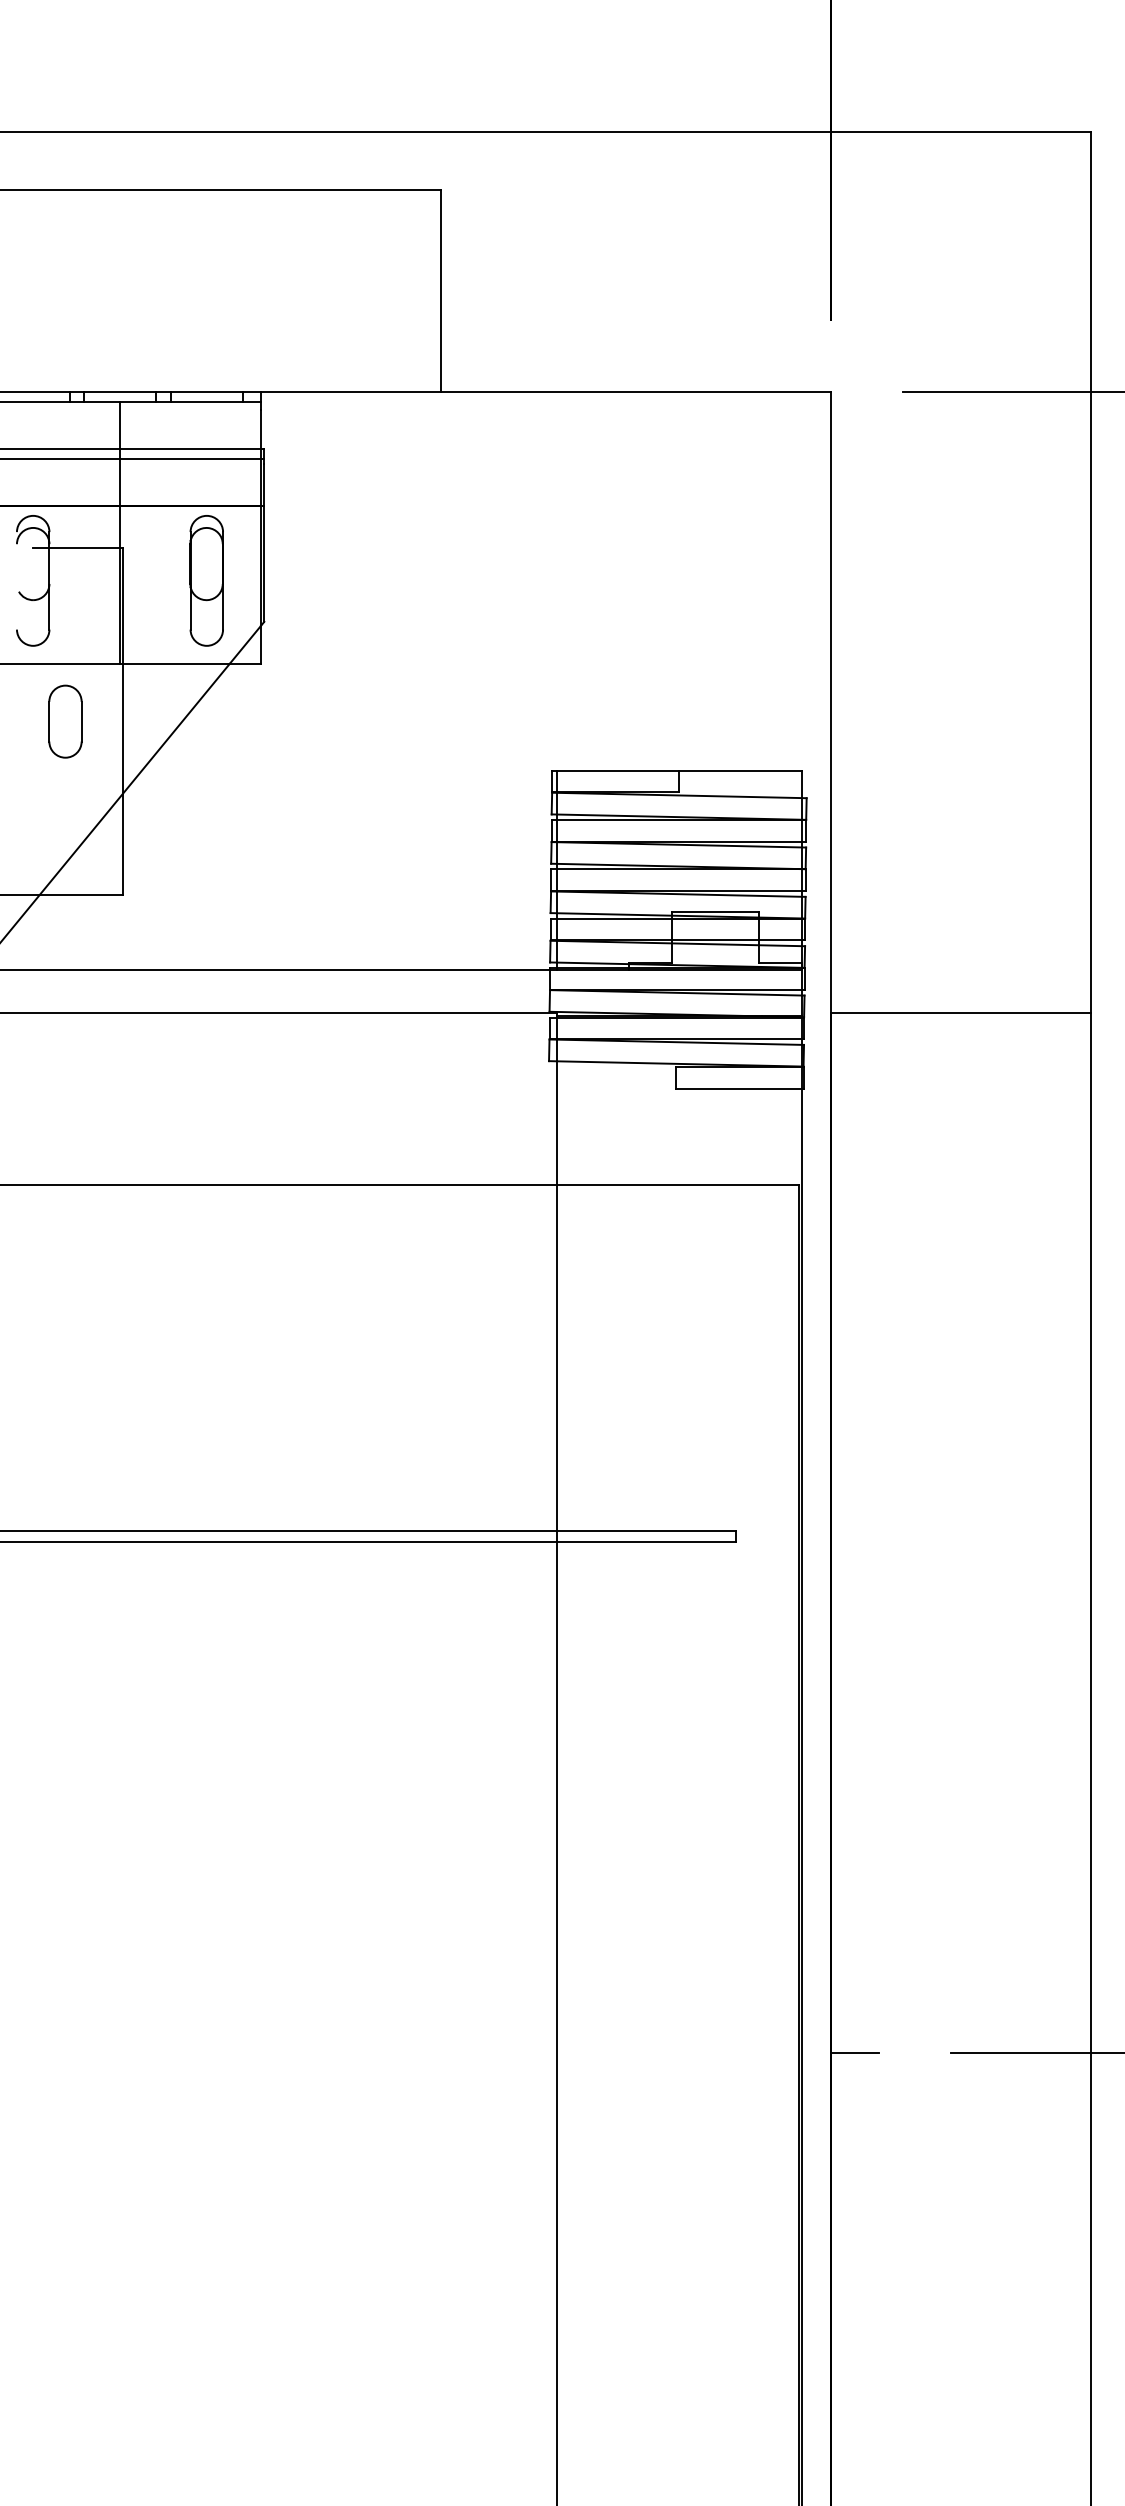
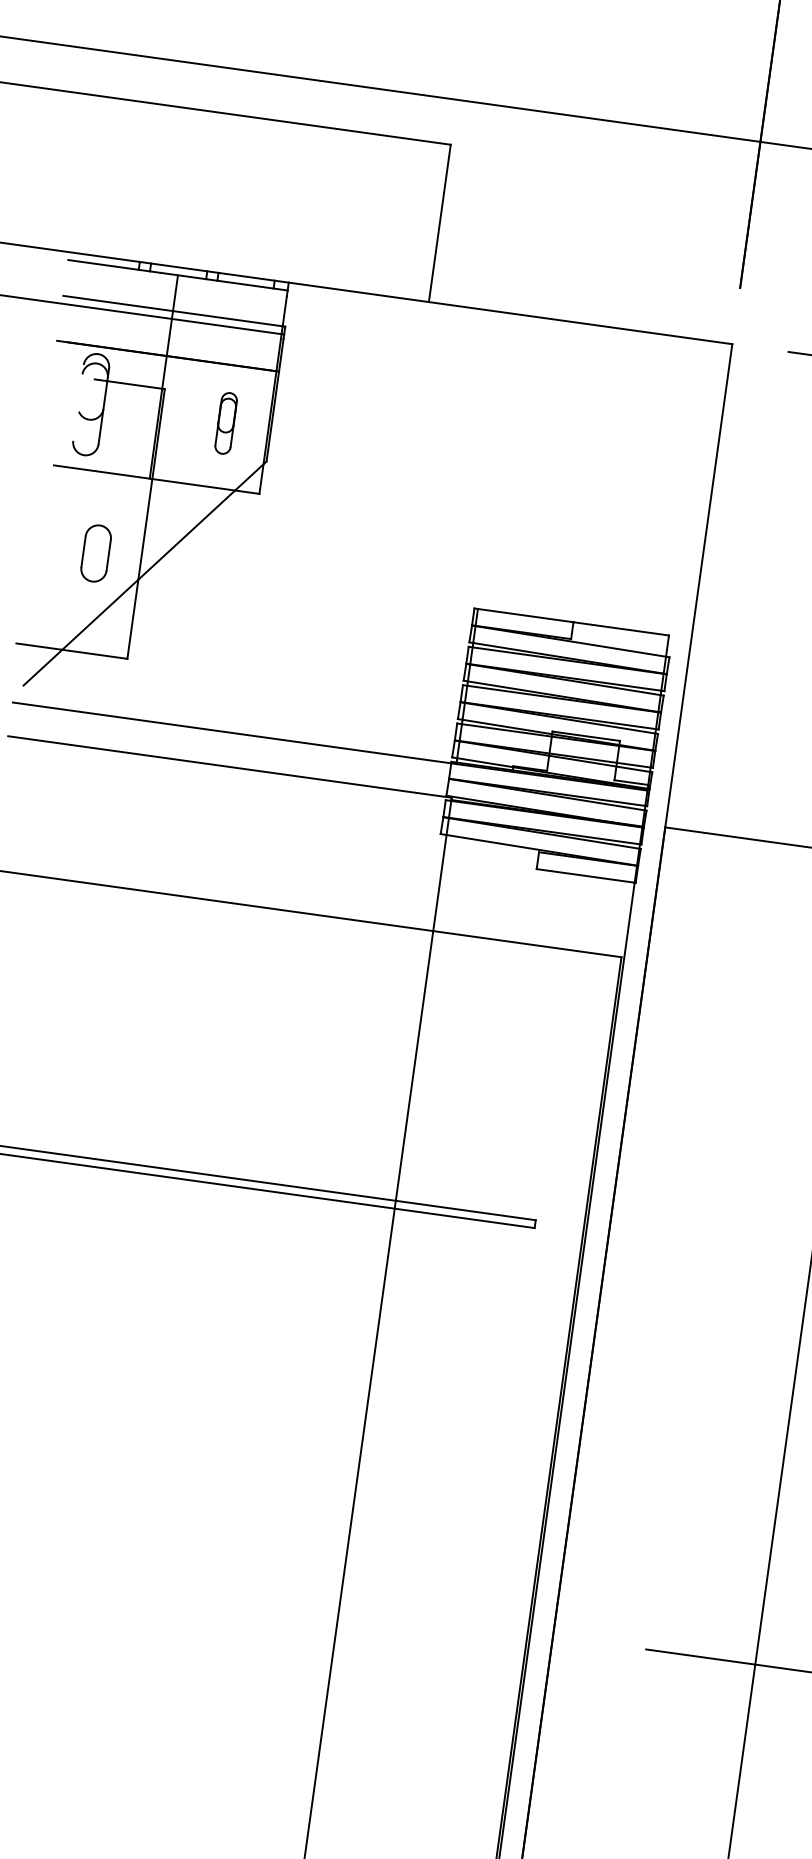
part: (206, 580) -> (226, 423), size x0.6
part: (65, 721) -> (96, 553), moved
line: (854, 2053) -> (571, 1639), removed

